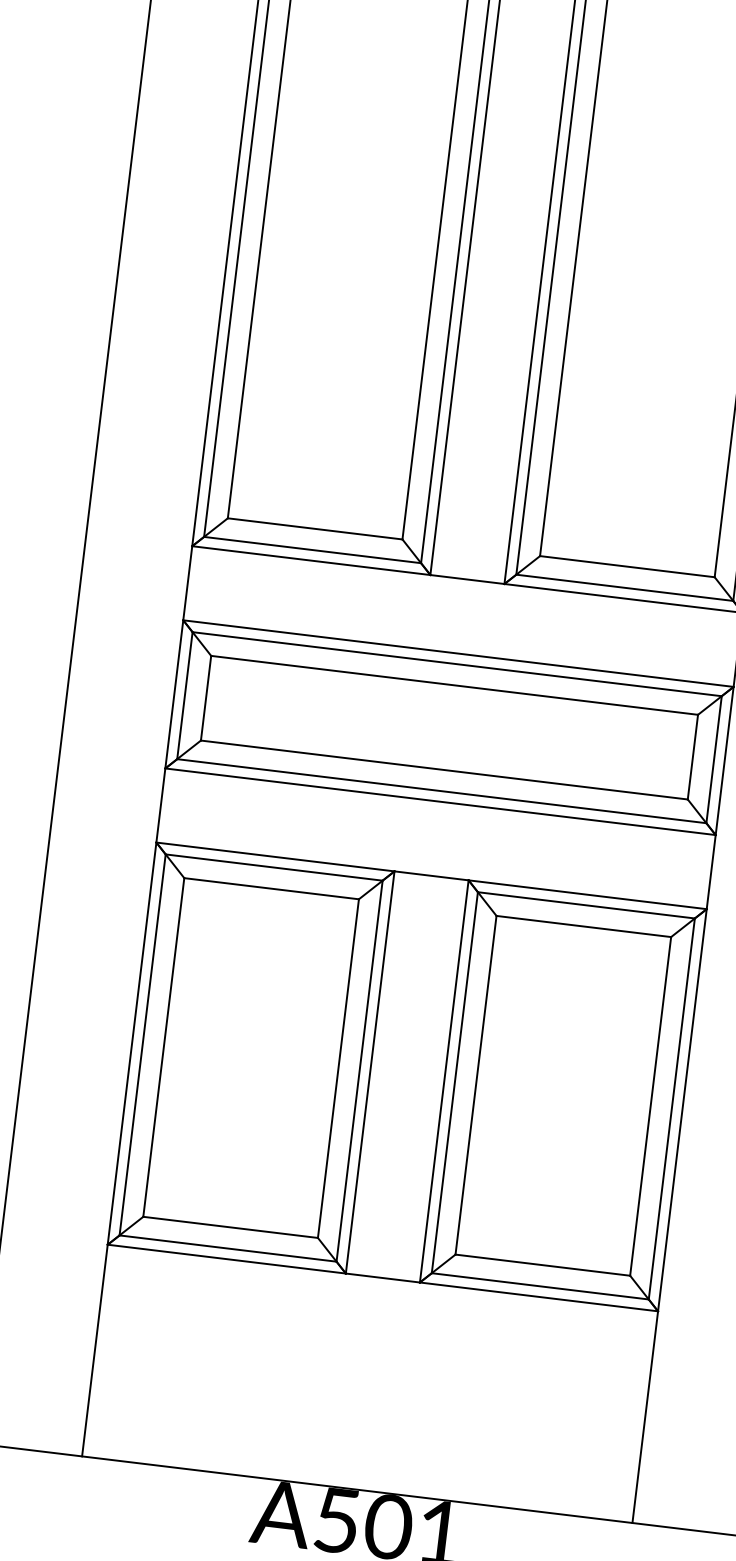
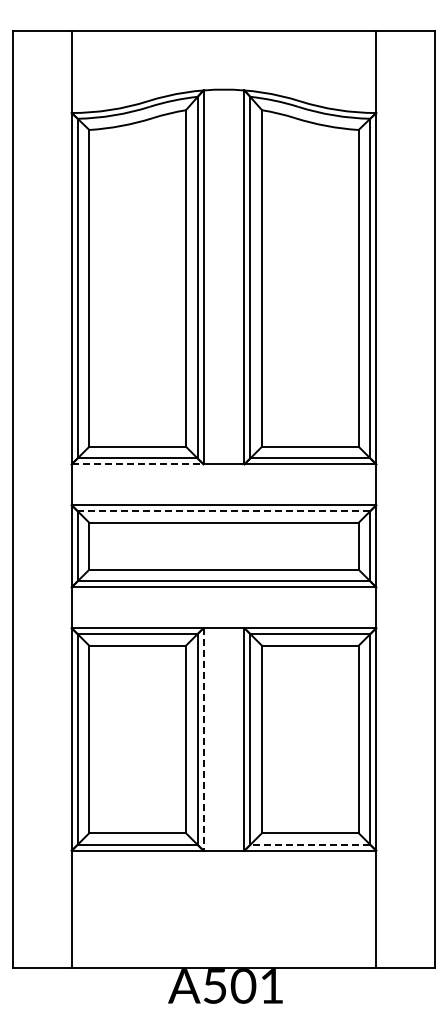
line: (311, 560) -> (137, 464), solid -> dashed
line: (456, 664) -> (223, 511), solid -> dashed
line: (370, 1072) -> (203, 739), solid -> dashed
line: (538, 1285) -> (309, 844), solid -> dashed

